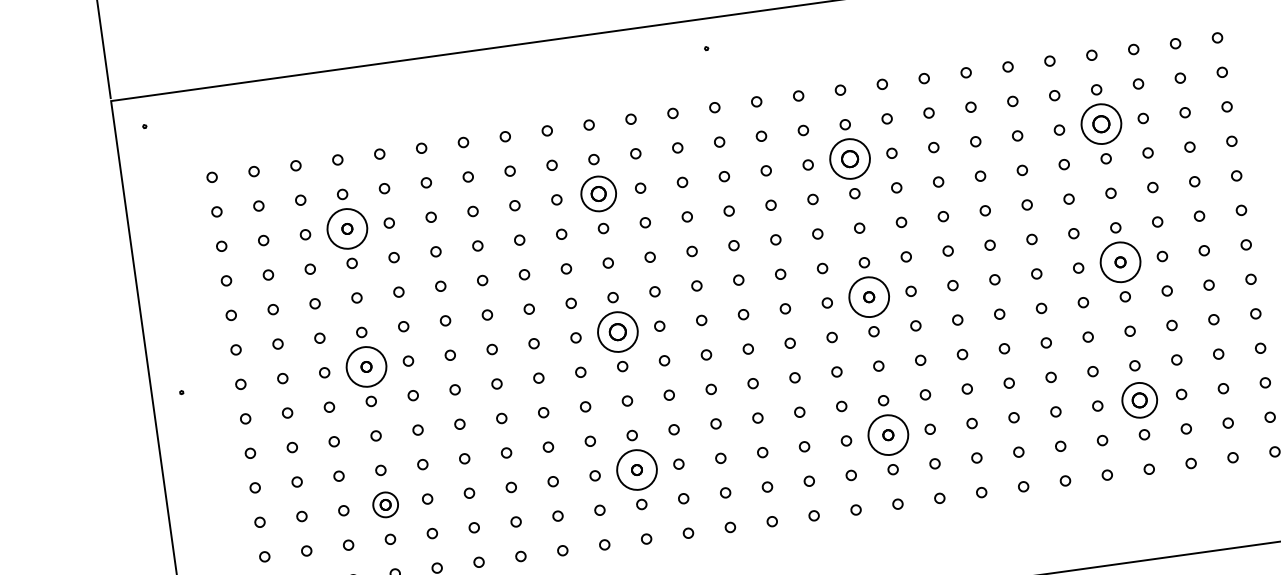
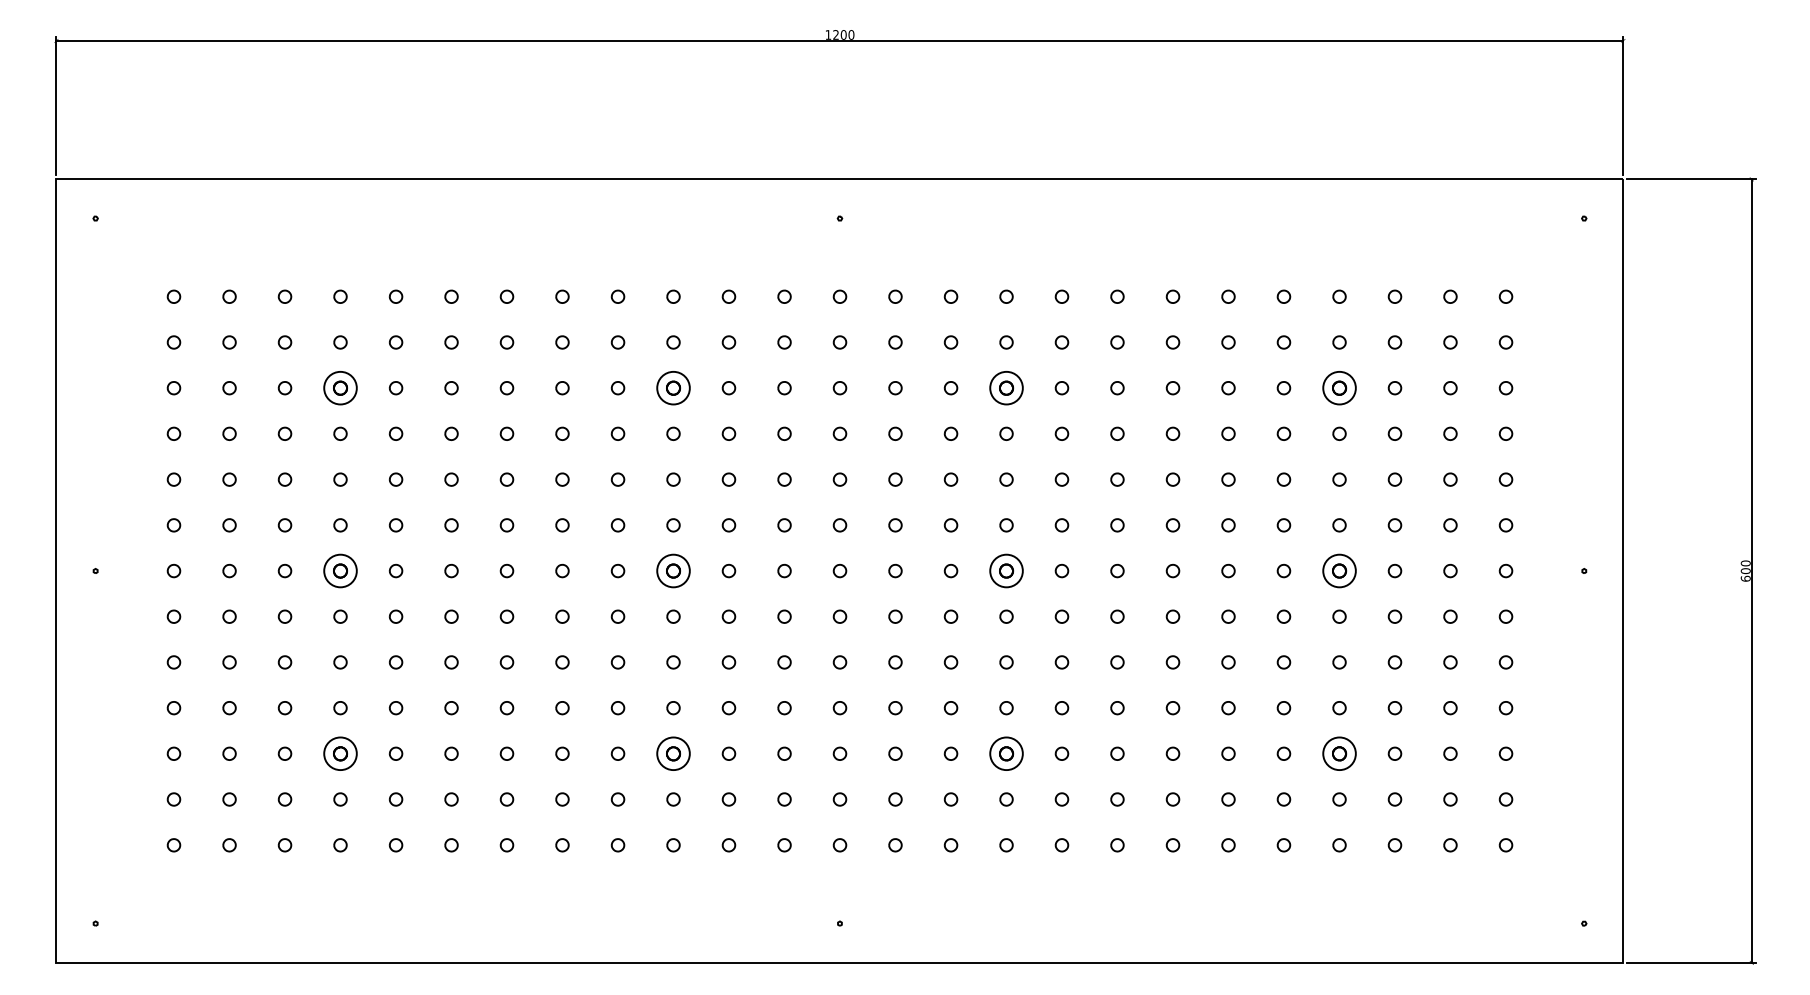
part: (1101, 124) -> (1339, 388), size x0.62
part: (850, 159) -> (1006, 388), size x0.62
part: (598, 194) -> (673, 388), size x0.71
circle: (347, 228) -> (340, 387), size x0.62
circle: (1120, 261) -> (1339, 570), size x0.62
circle: (869, 296) -> (1006, 570), size x0.62
part: (617, 331) -> (673, 570), size x0.62
circle: (366, 366) -> (340, 570), size x0.62
part: (1139, 400) -> (1339, 753), size x0.71
circle: (888, 434) -> (1006, 753), size x0.62
circle: (636, 469) -> (673, 753), size x0.62

